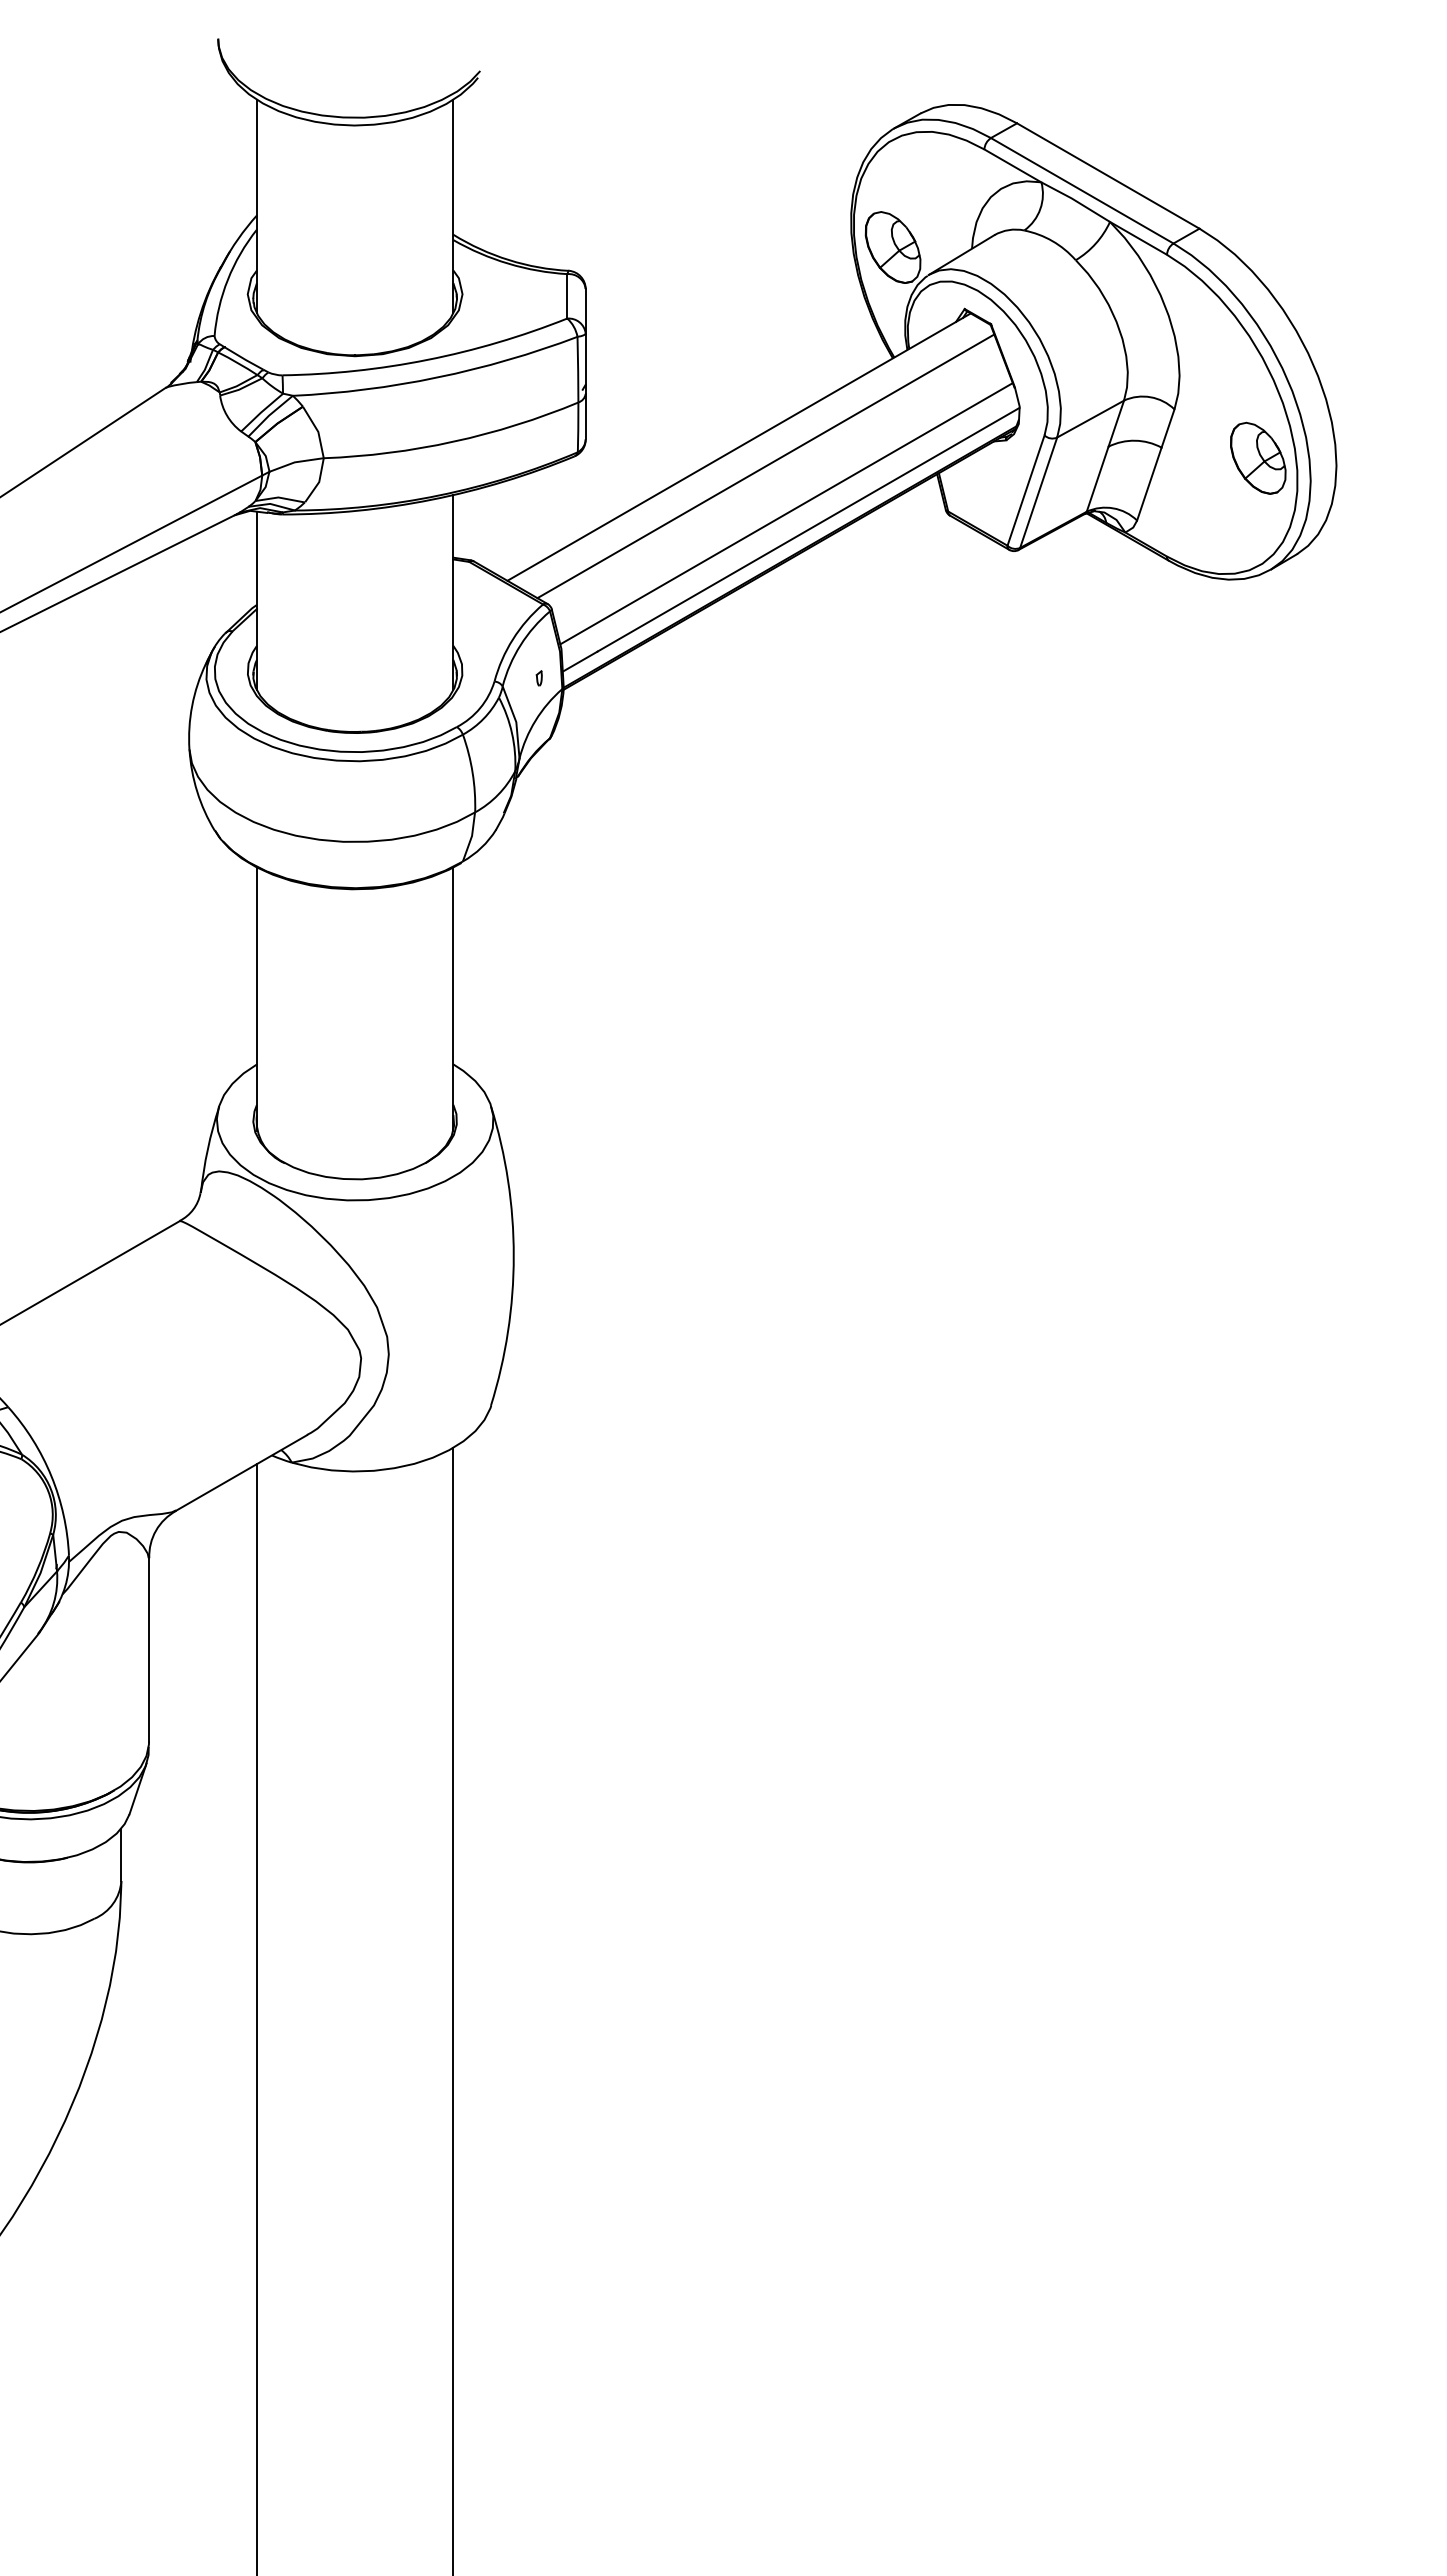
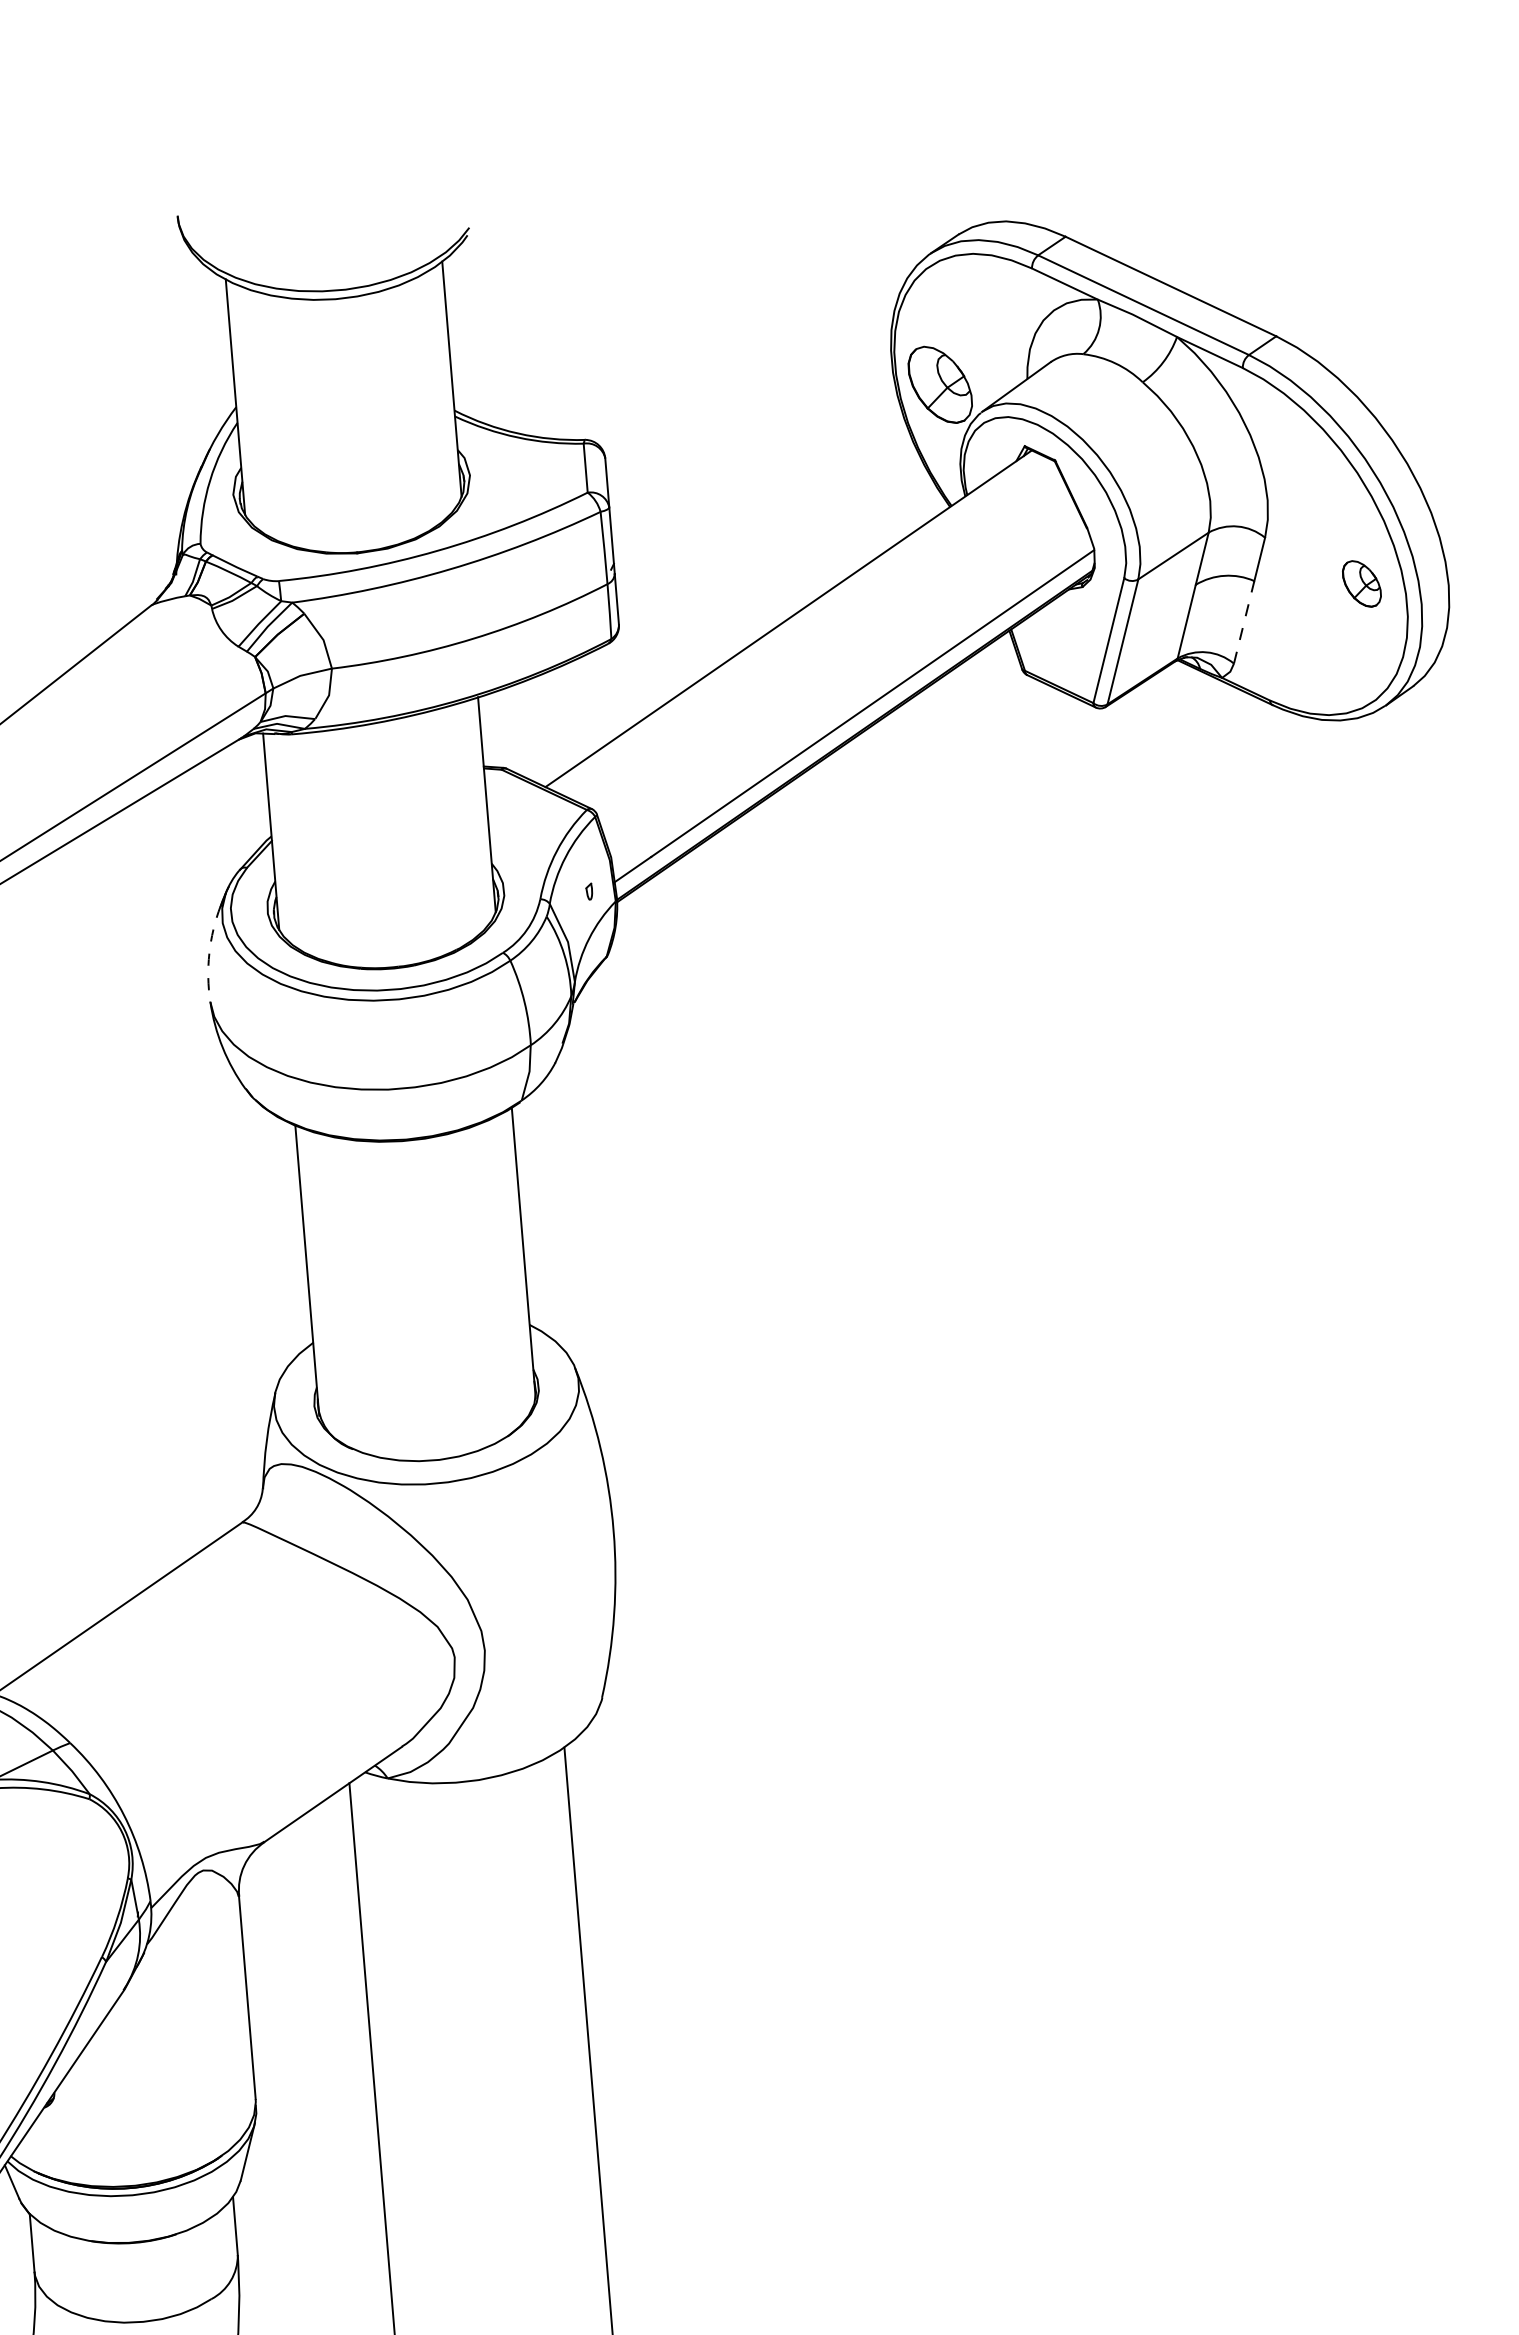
part: (1258, 457) -> (1362, 583), size x0.6
line: (765, 466) -> (819, 637), removed
line: (1149, 483) -> (1244, 621), solid -> dashed
line: (786, 513) -> (846, 687), removed
arc: (192, 705) -> (209, 953), solid -> dashed

